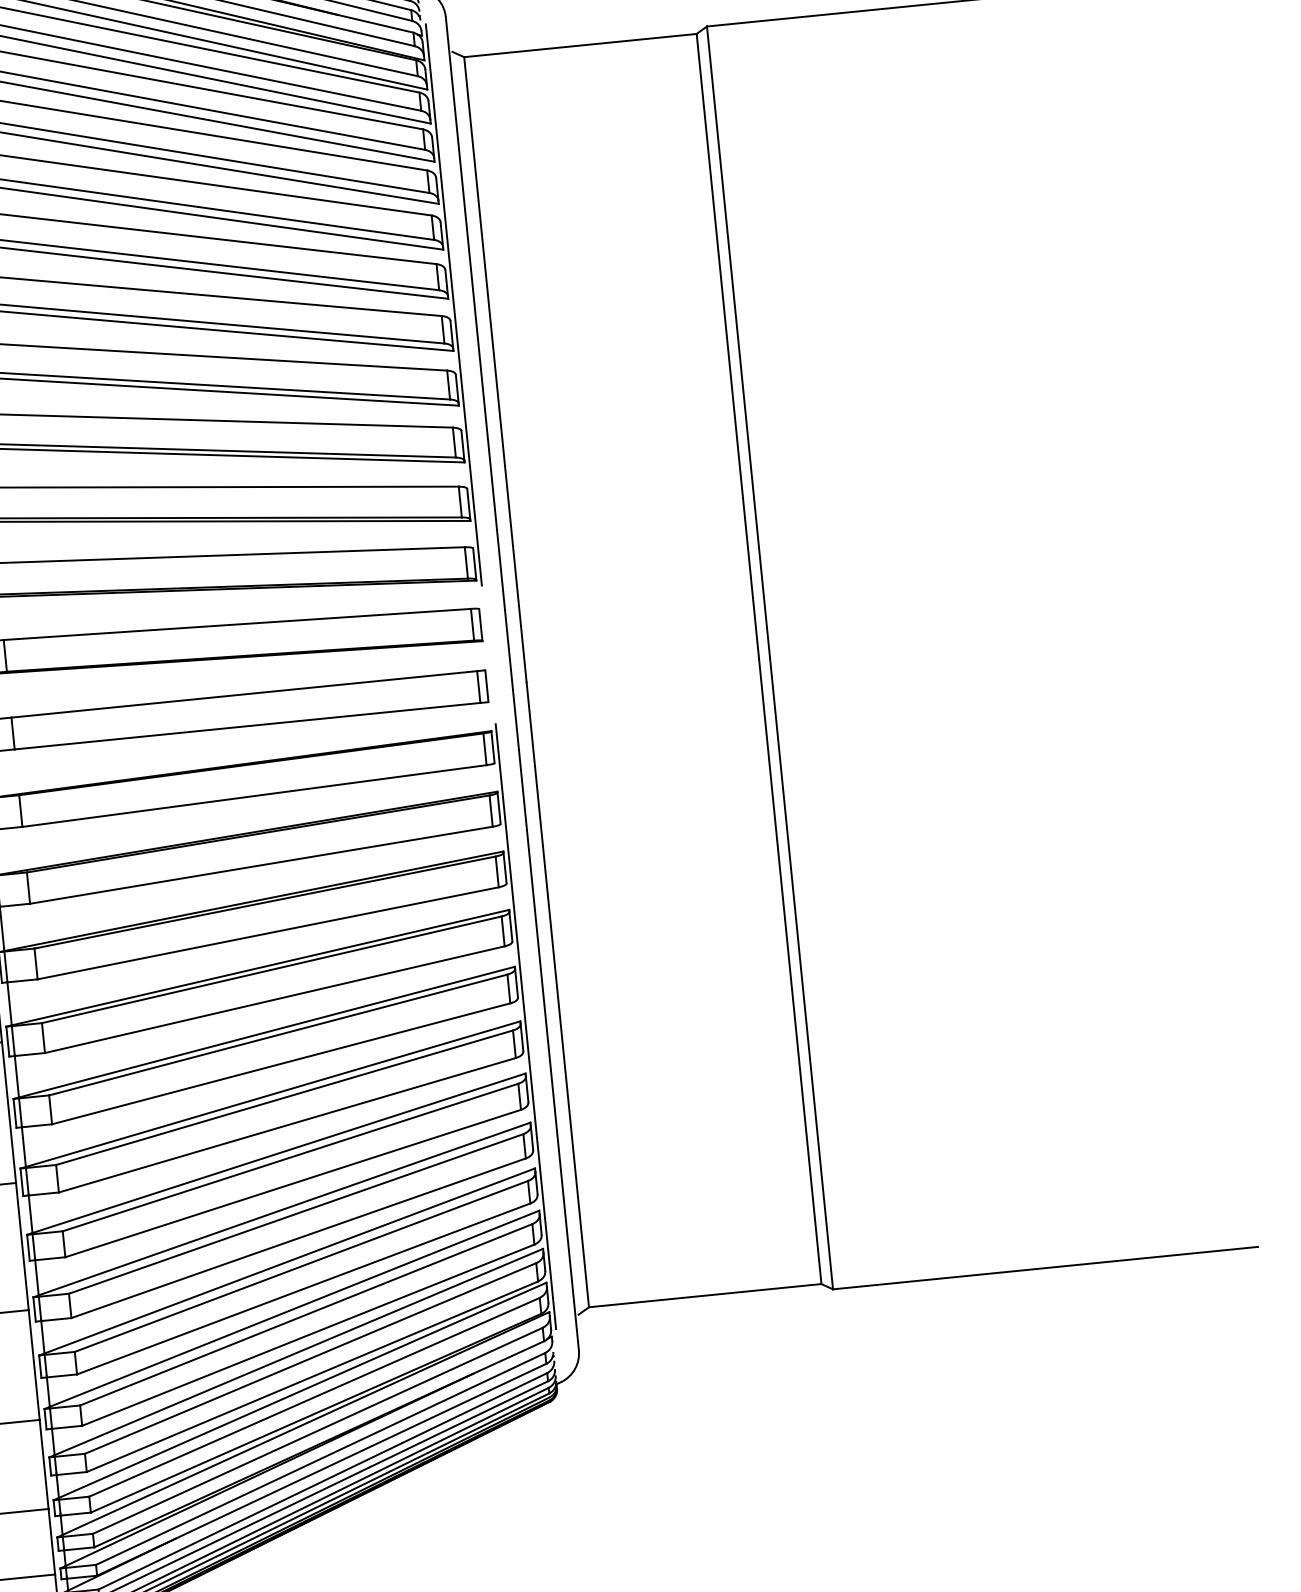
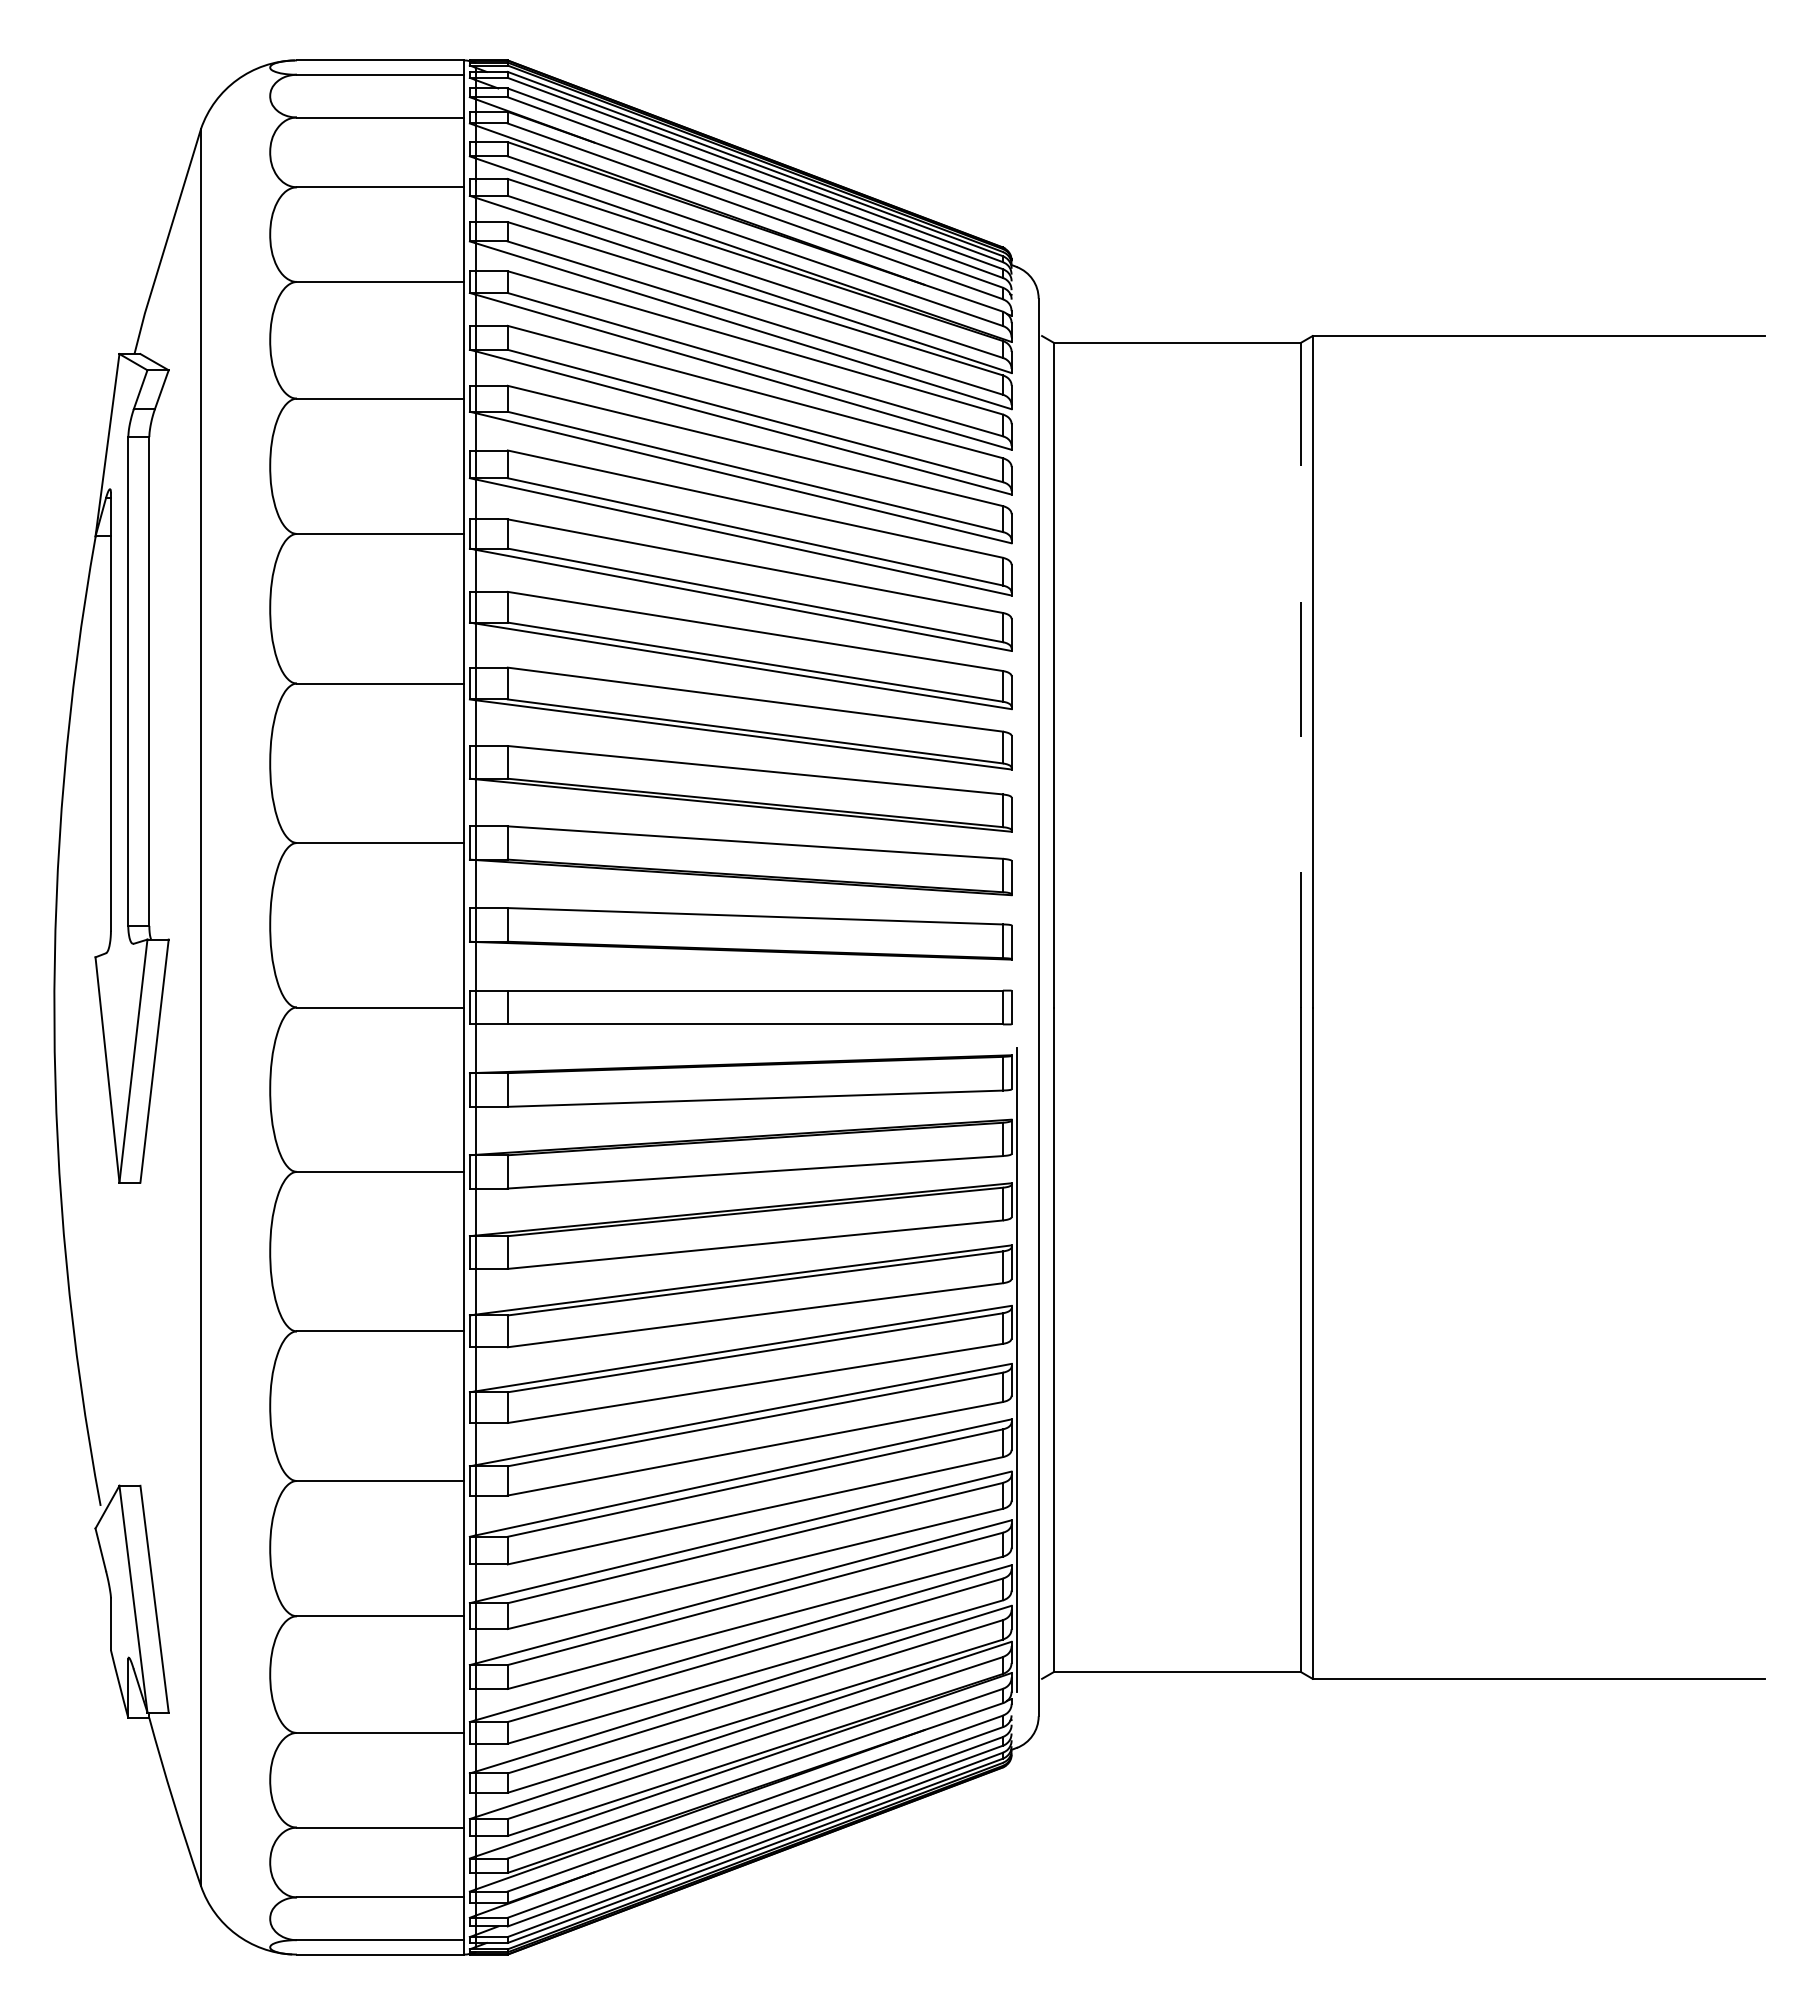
line: (453, 304) -> (1016, 602), removed
line: (728, 345) -> (1301, 674), solid -> dashed

